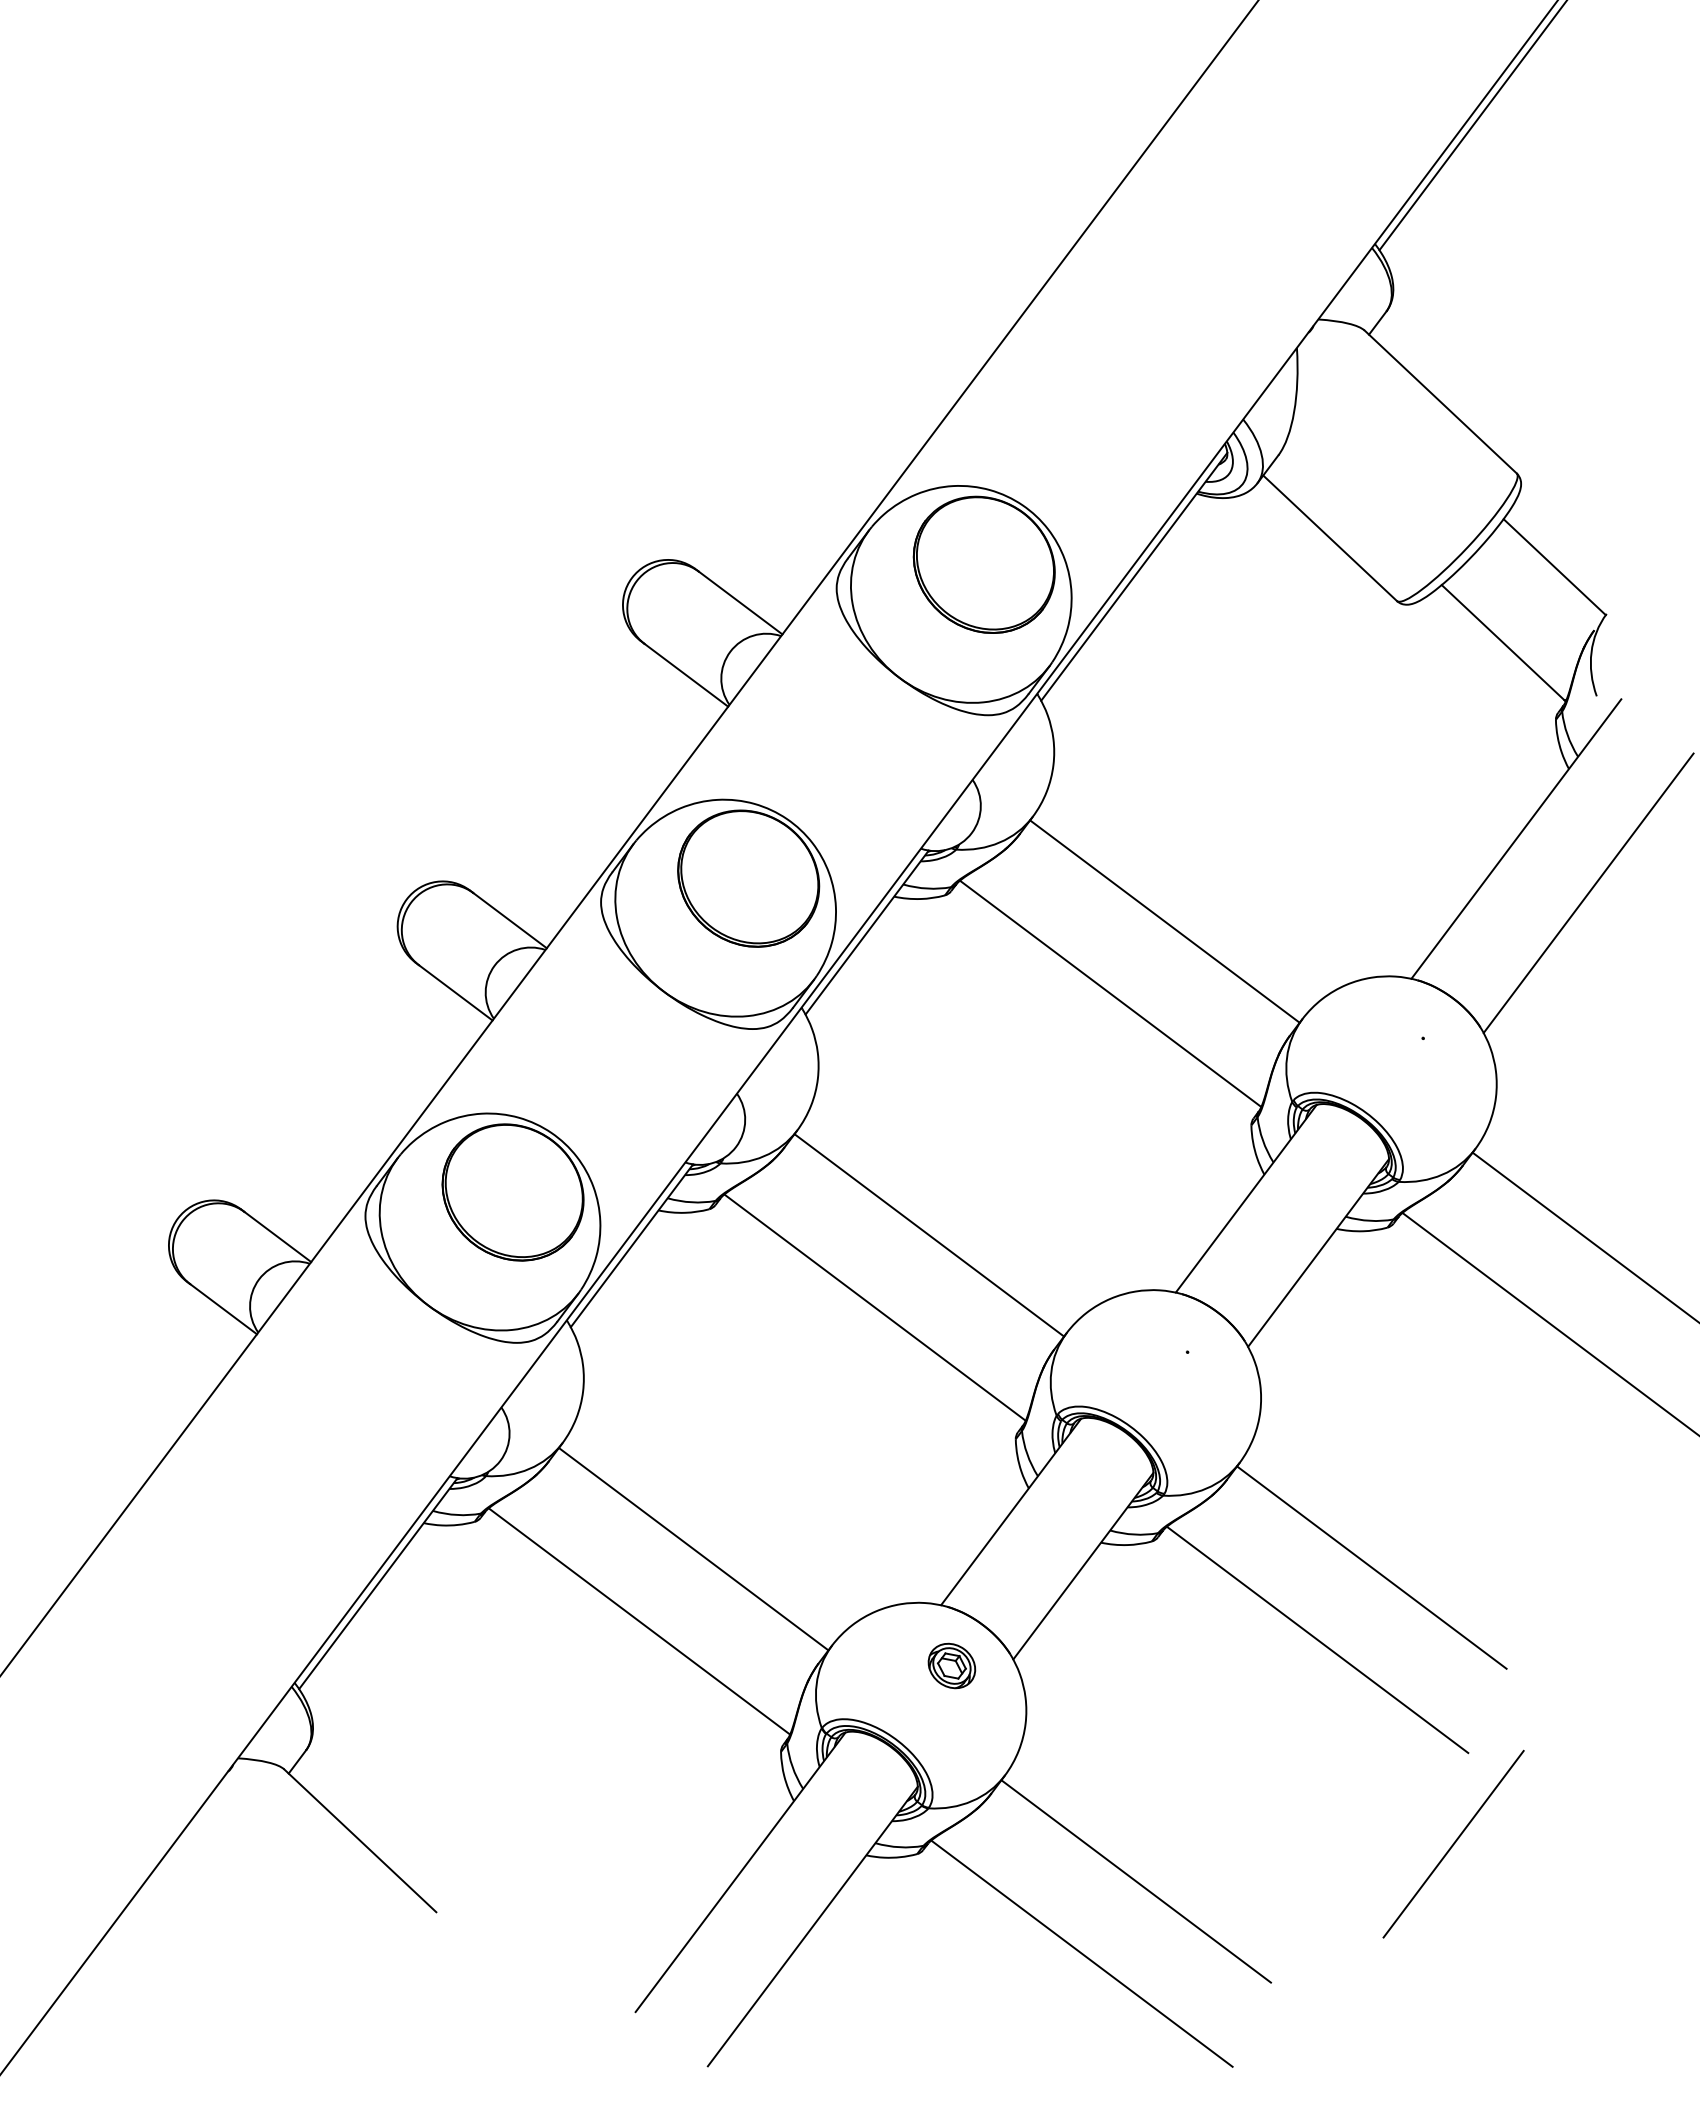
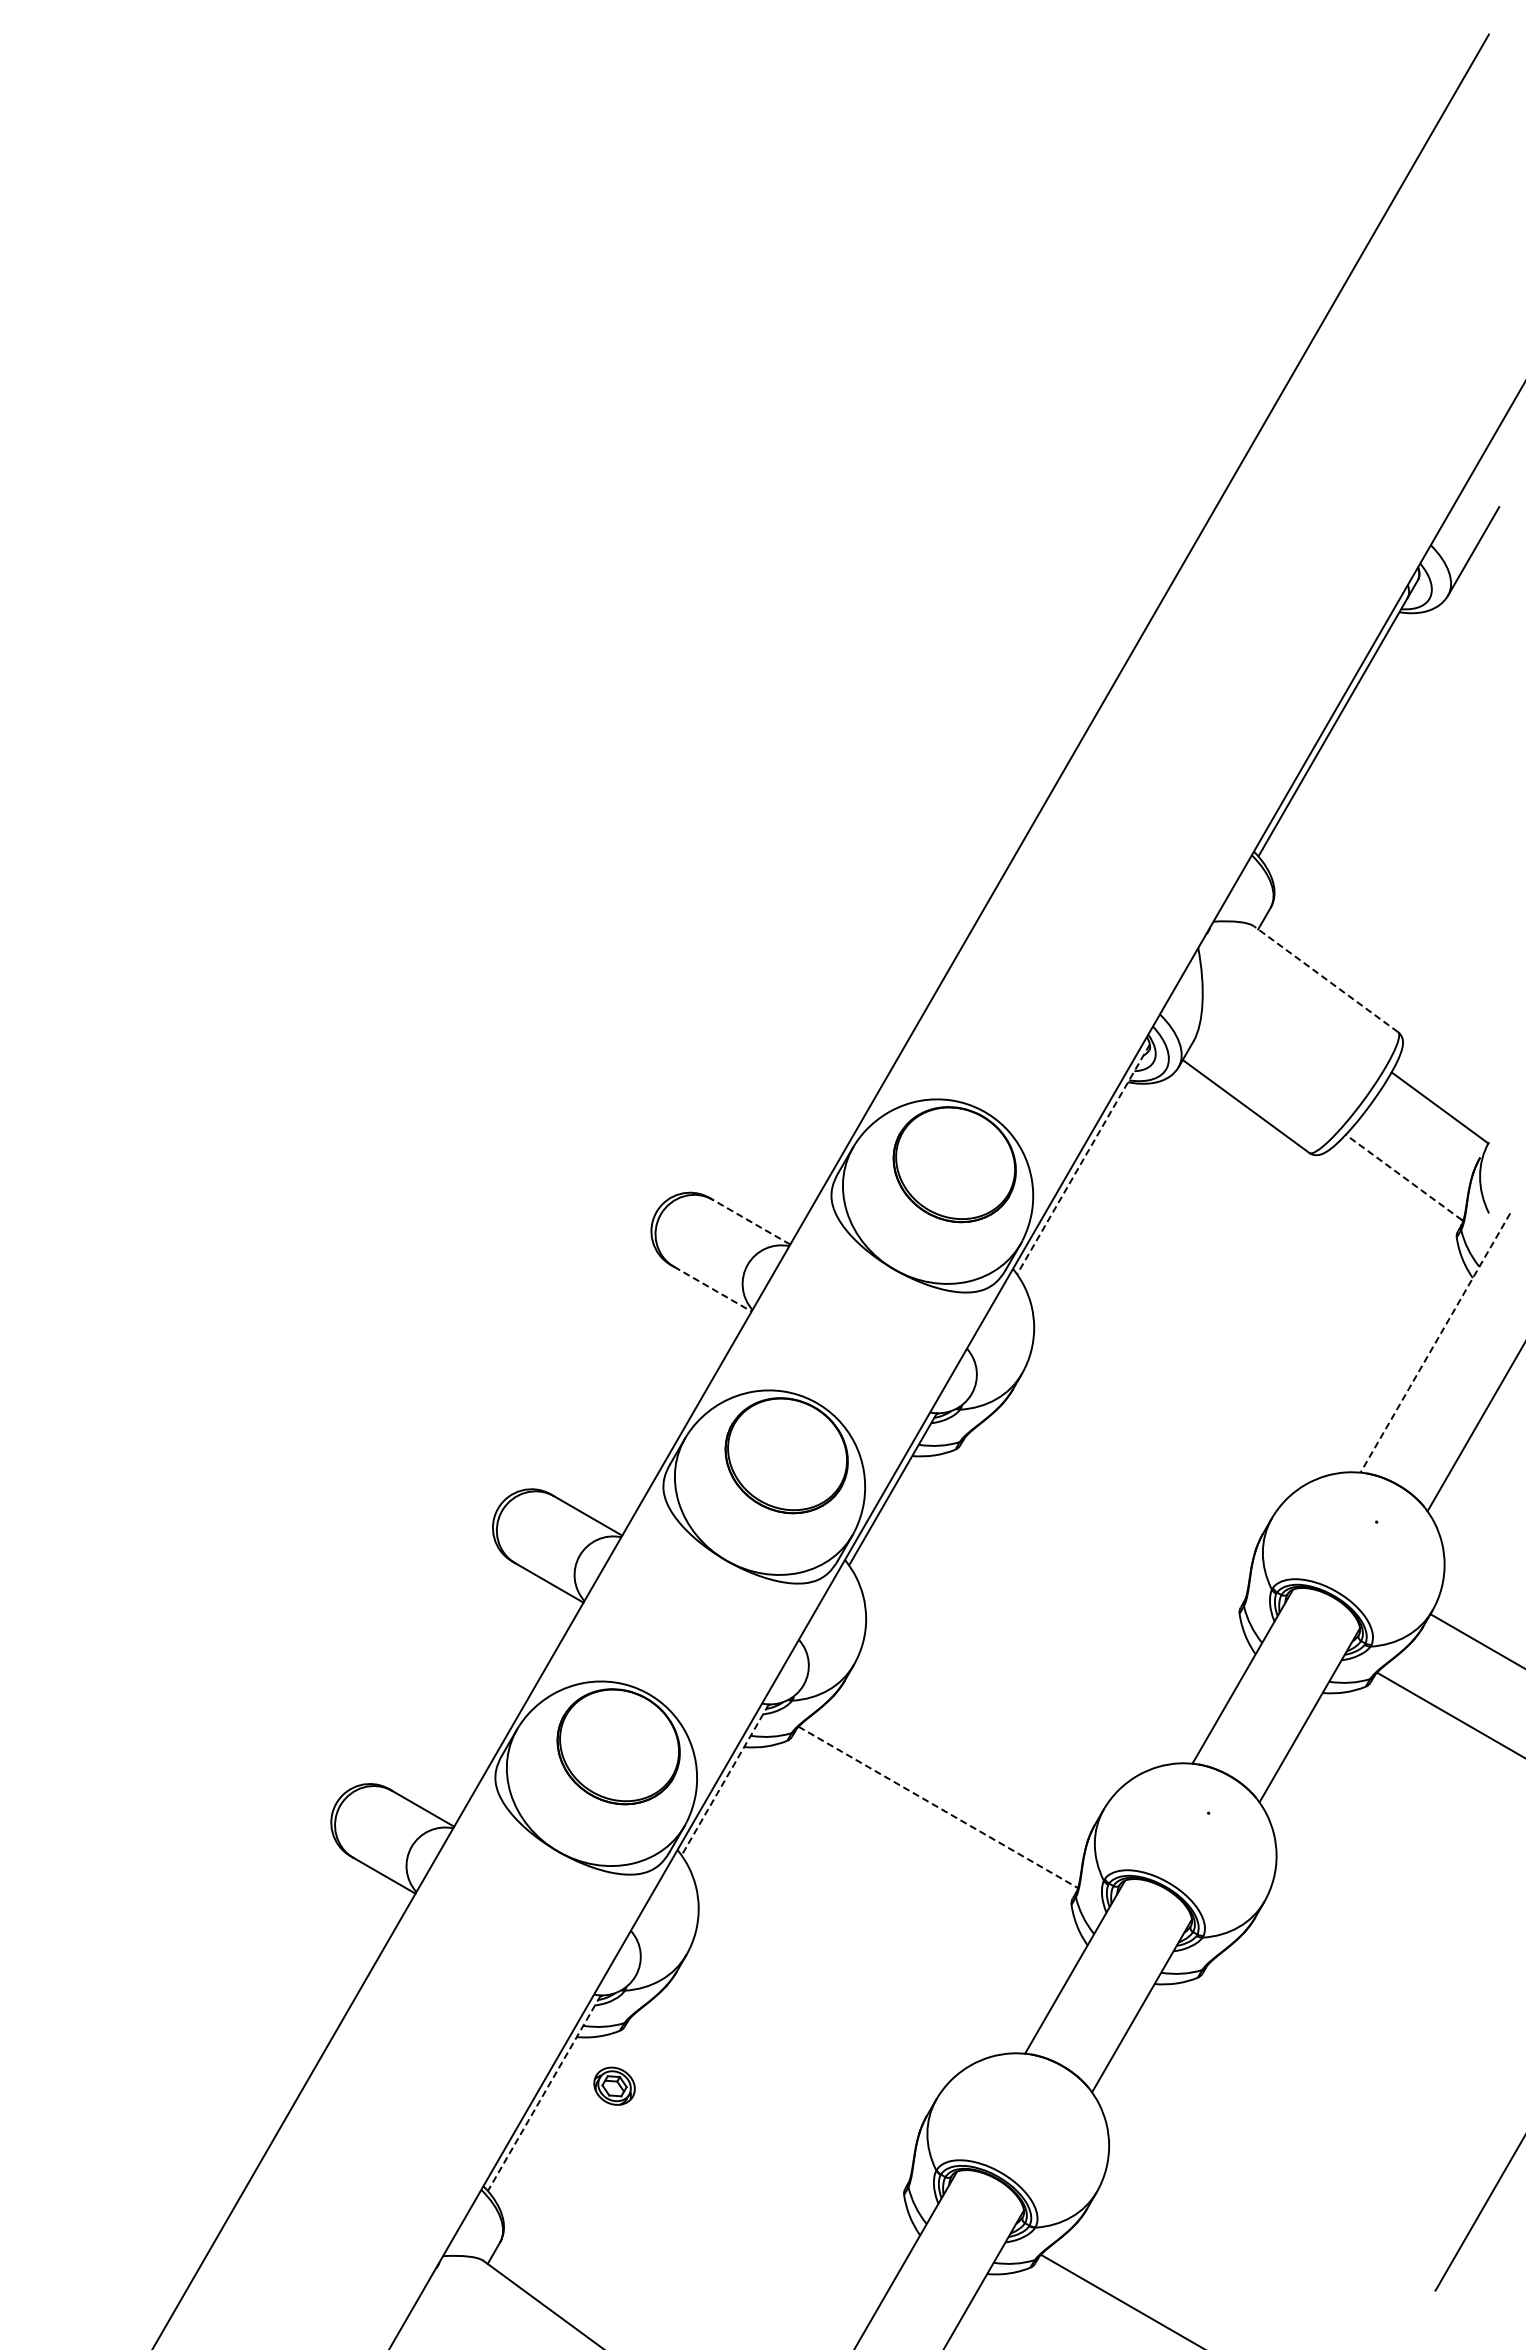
line: (1440, 401) -> (1325, 978), solid -> dashed
line: (1134, 576) -> (1083, 1159), solid -> dashed
line: (740, 603) -> (751, 1222), solid -> dashed
line: (1502, 642) -> (1403, 1177), solid -> dashed
line: (685, 675) -> (712, 1289), solid -> dashed
line: (1516, 839) -> (1435, 1343), solid -> dashed
line: (1165, 921) -> (1145, 1449), removed
line: (1110, 993) -> (1106, 1516), removed
line: (929, 1235) -> (977, 1740), removed
line: (632, 1246) -> (725, 1780), solid -> dashed
line: (875, 1307) -> (938, 1807), solid -> dashed
line: (693, 1549) -> (808, 2031), removed
line: (1371, 1567) -> (1387, 1977), removed
line: (378, 1583) -> (544, 2093), solid -> dashed
line: (639, 1621) -> (770, 2098), removed
line: (1317, 1639) -> (1348, 2044), removed
part: (951, 1665) -> (614, 2085), moved
line: (1136, 1881) -> (1219, 2268), removed

